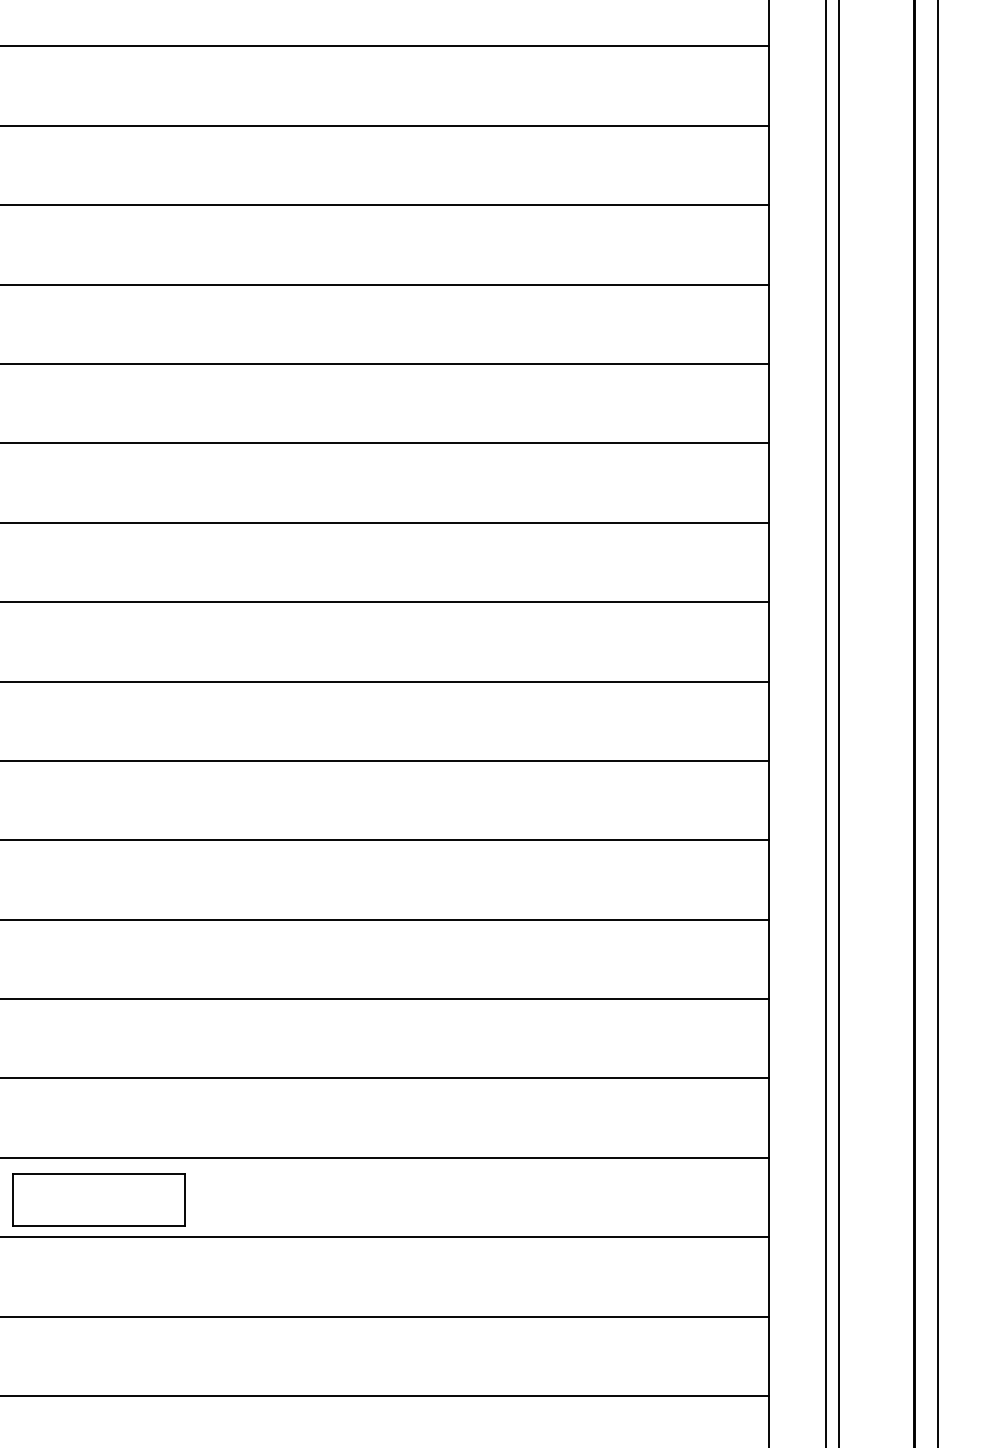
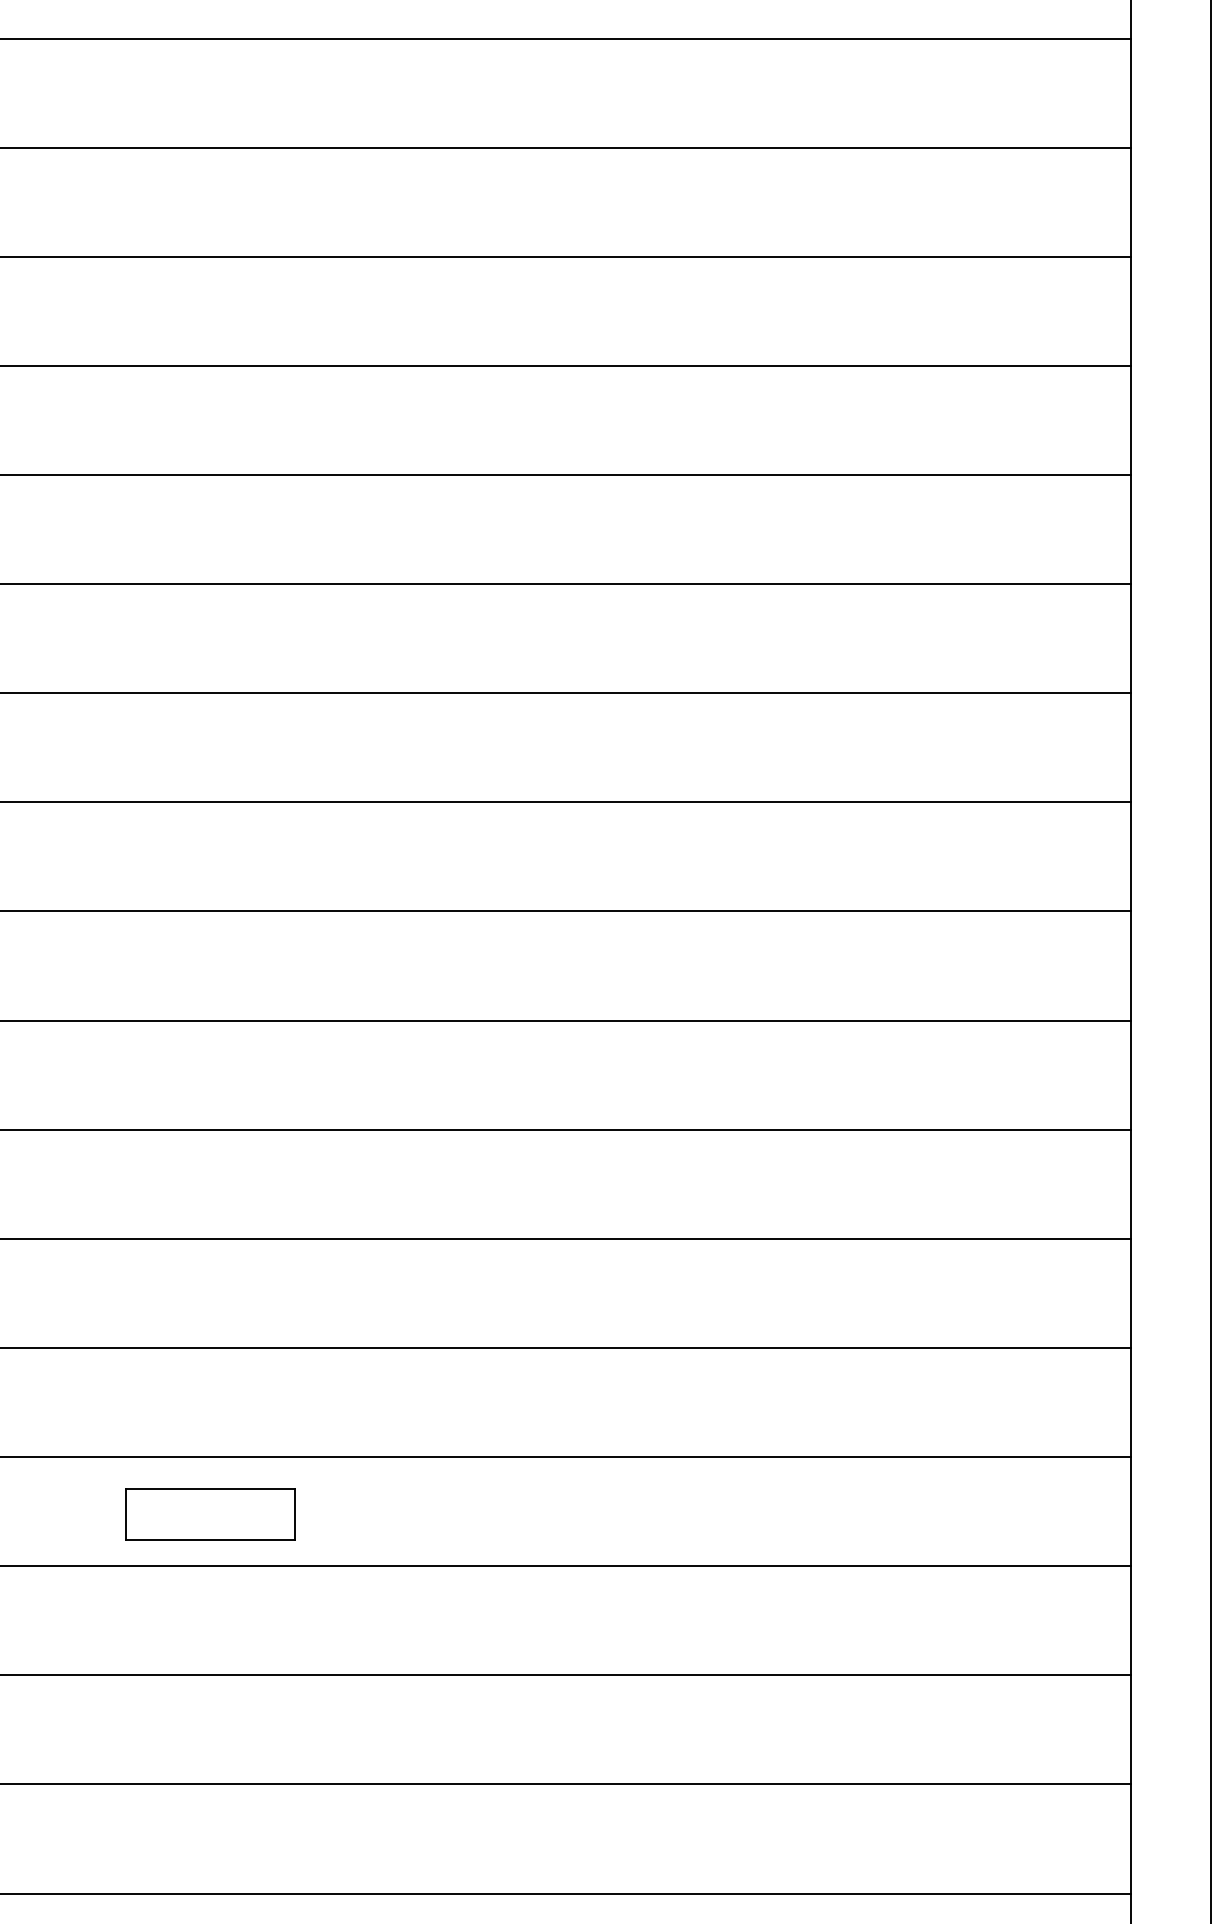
part: (98, 1199) -> (209, 1514), size x0.71

